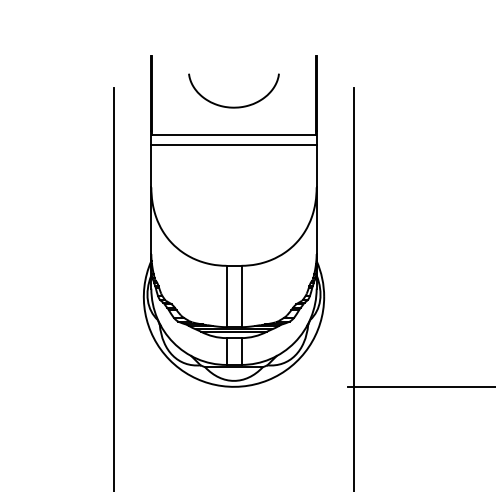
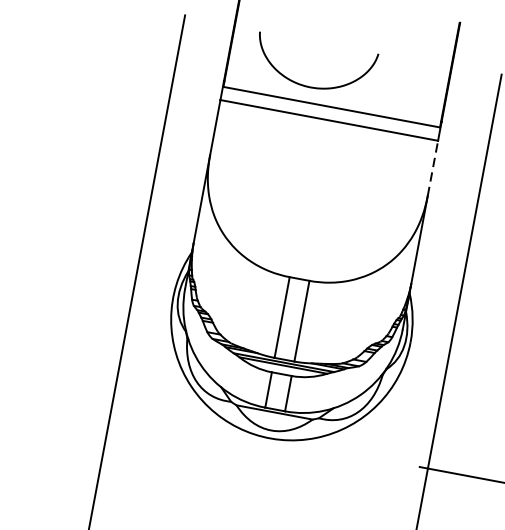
curve: (233, 106) -> (310, 85), moved
line: (316, 166) -> (432, 168), solid -> dashed

